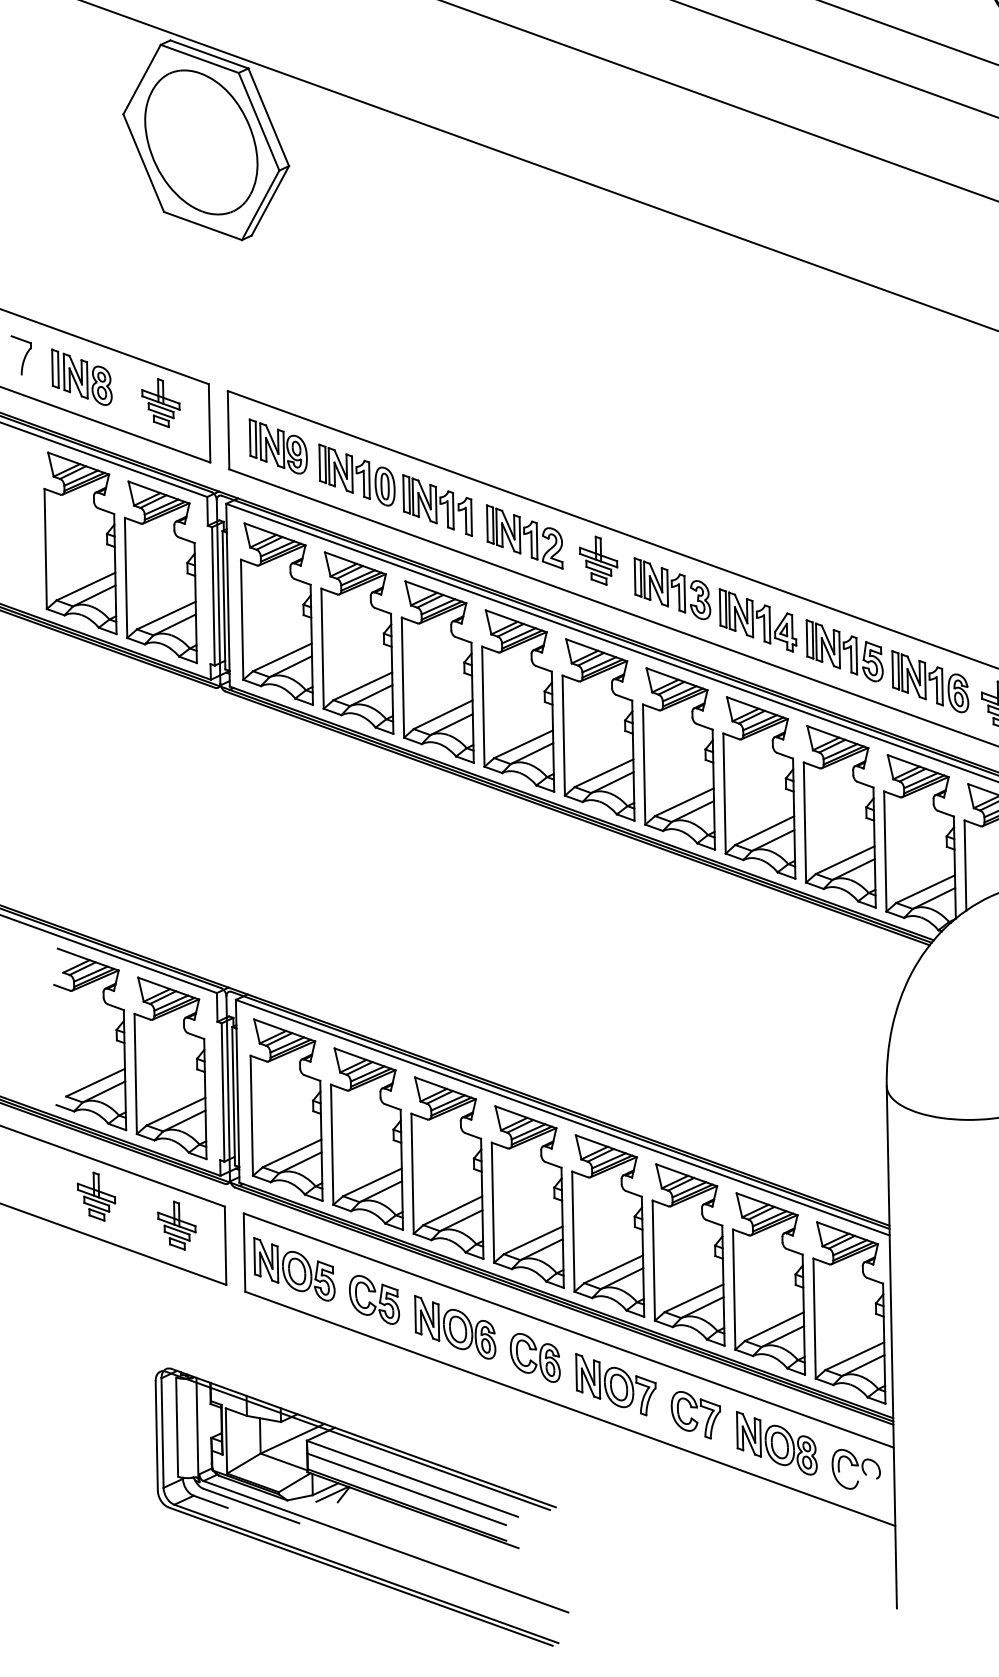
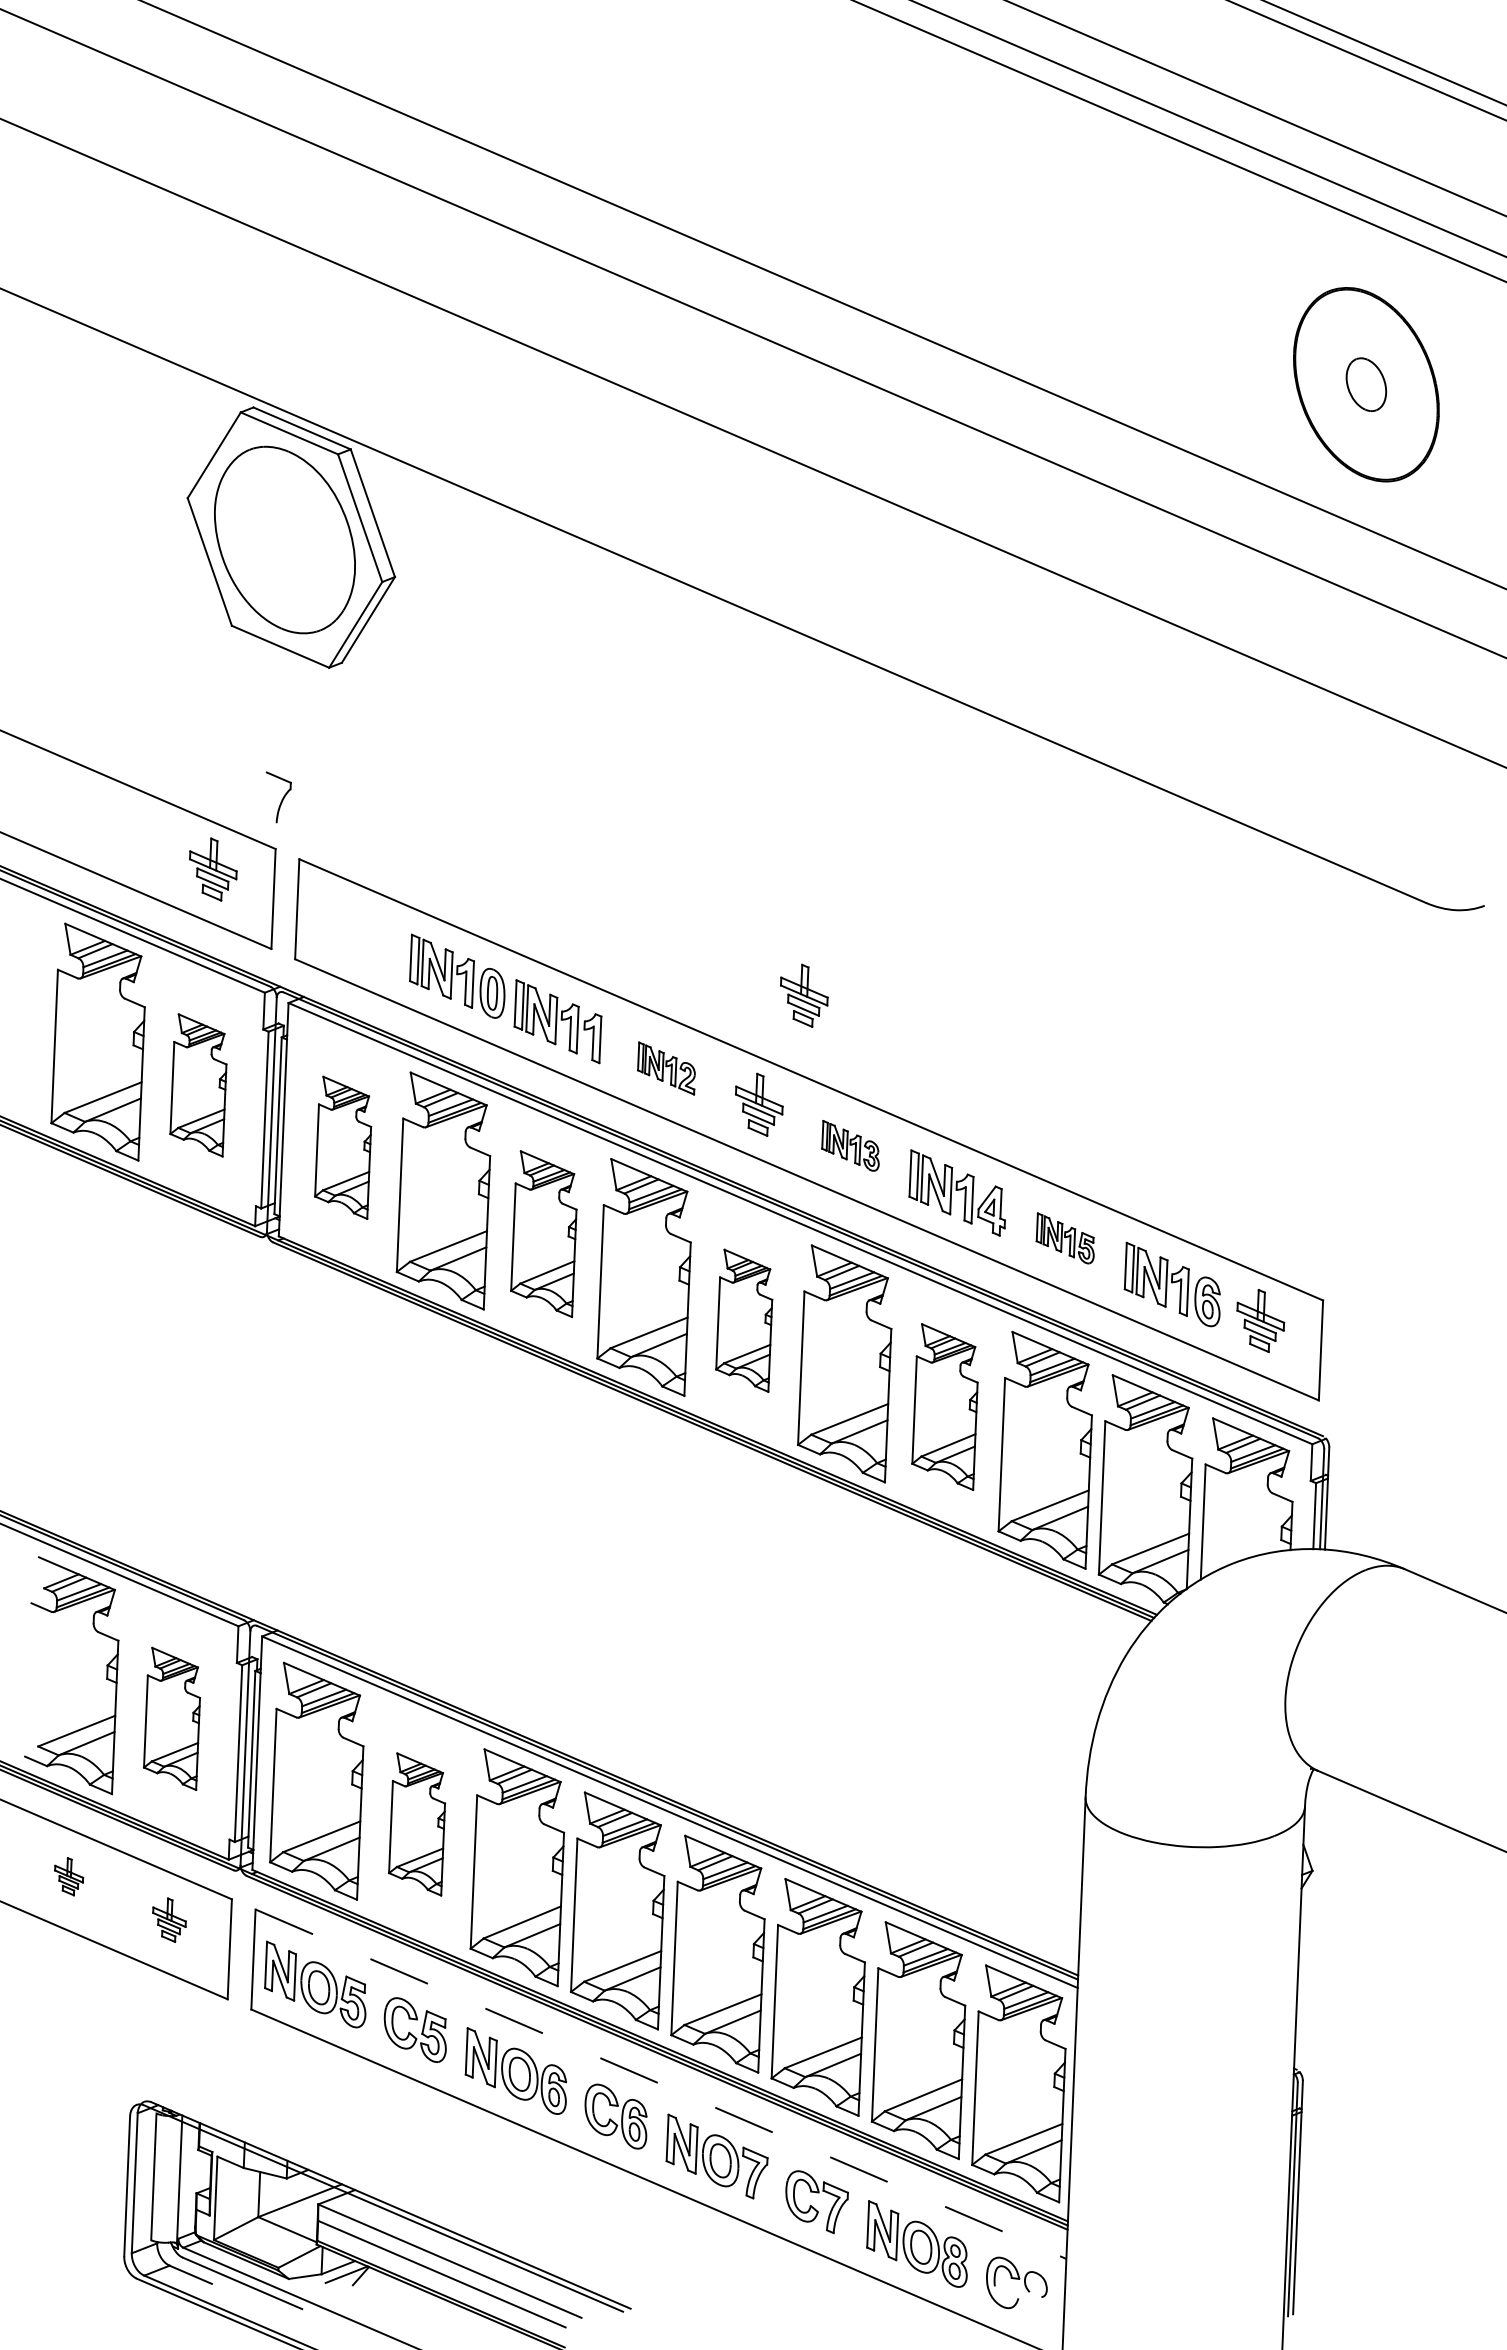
part: (21, 355) -> (278, 797), moved
part: (81, 376) -> (113, 829), removed
part: (277, 446) -> (358, 933), removed
part: (628, 473) -> (804, 995), added
part: (524, 536) -> (666, 1068), size x0.6
part: (159, 572) -> (198, 1085), size x0.6
part: (671, 588) -> (850, 1145), size x0.6
part: (275, 614) -> (342, 1147), size x0.6
part: (843, 650) -> (1064, 1238), size x0.6
part: (436, 671) -> (543, 1233), size x0.7
part: (596, 730) -> (743, 1320), size x0.6
part: (757, 787) -> (944, 1406), size x0.7
part: (169, 1068) -> (171, 1718), size x0.6
part: (365, 1139) -> (416, 1824), size x0.6
part: (96, 1196) -> (68, 1876), size x0.6
part: (177, 1226) -> (169, 1920), size x0.7
line: (569, 1330) -> (661, 2084), solid -> dashed

